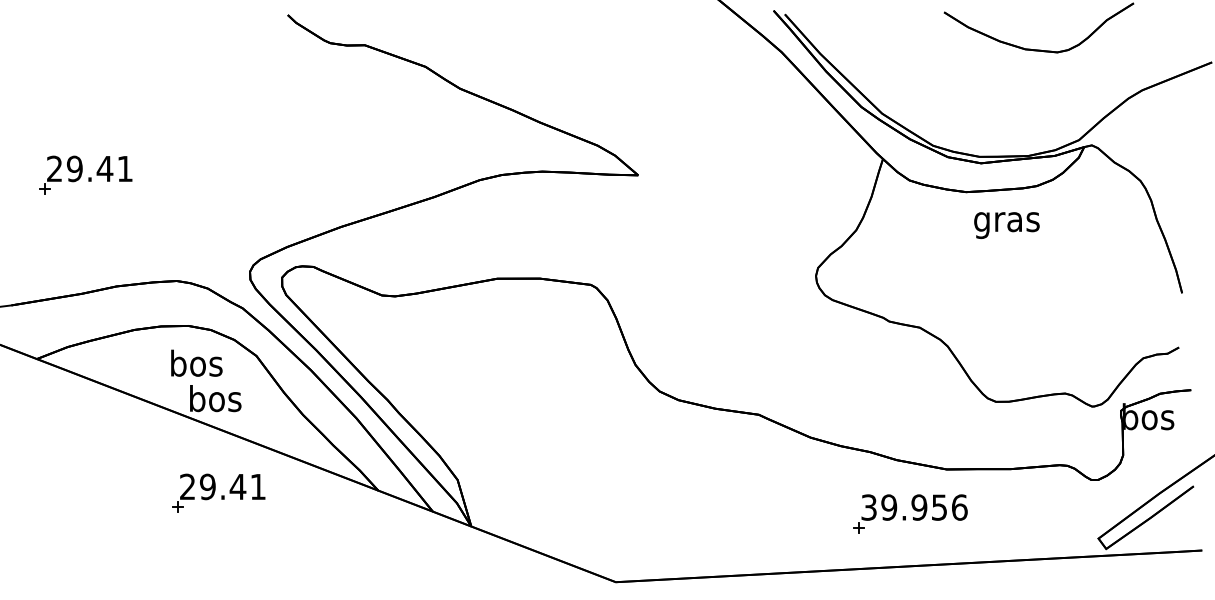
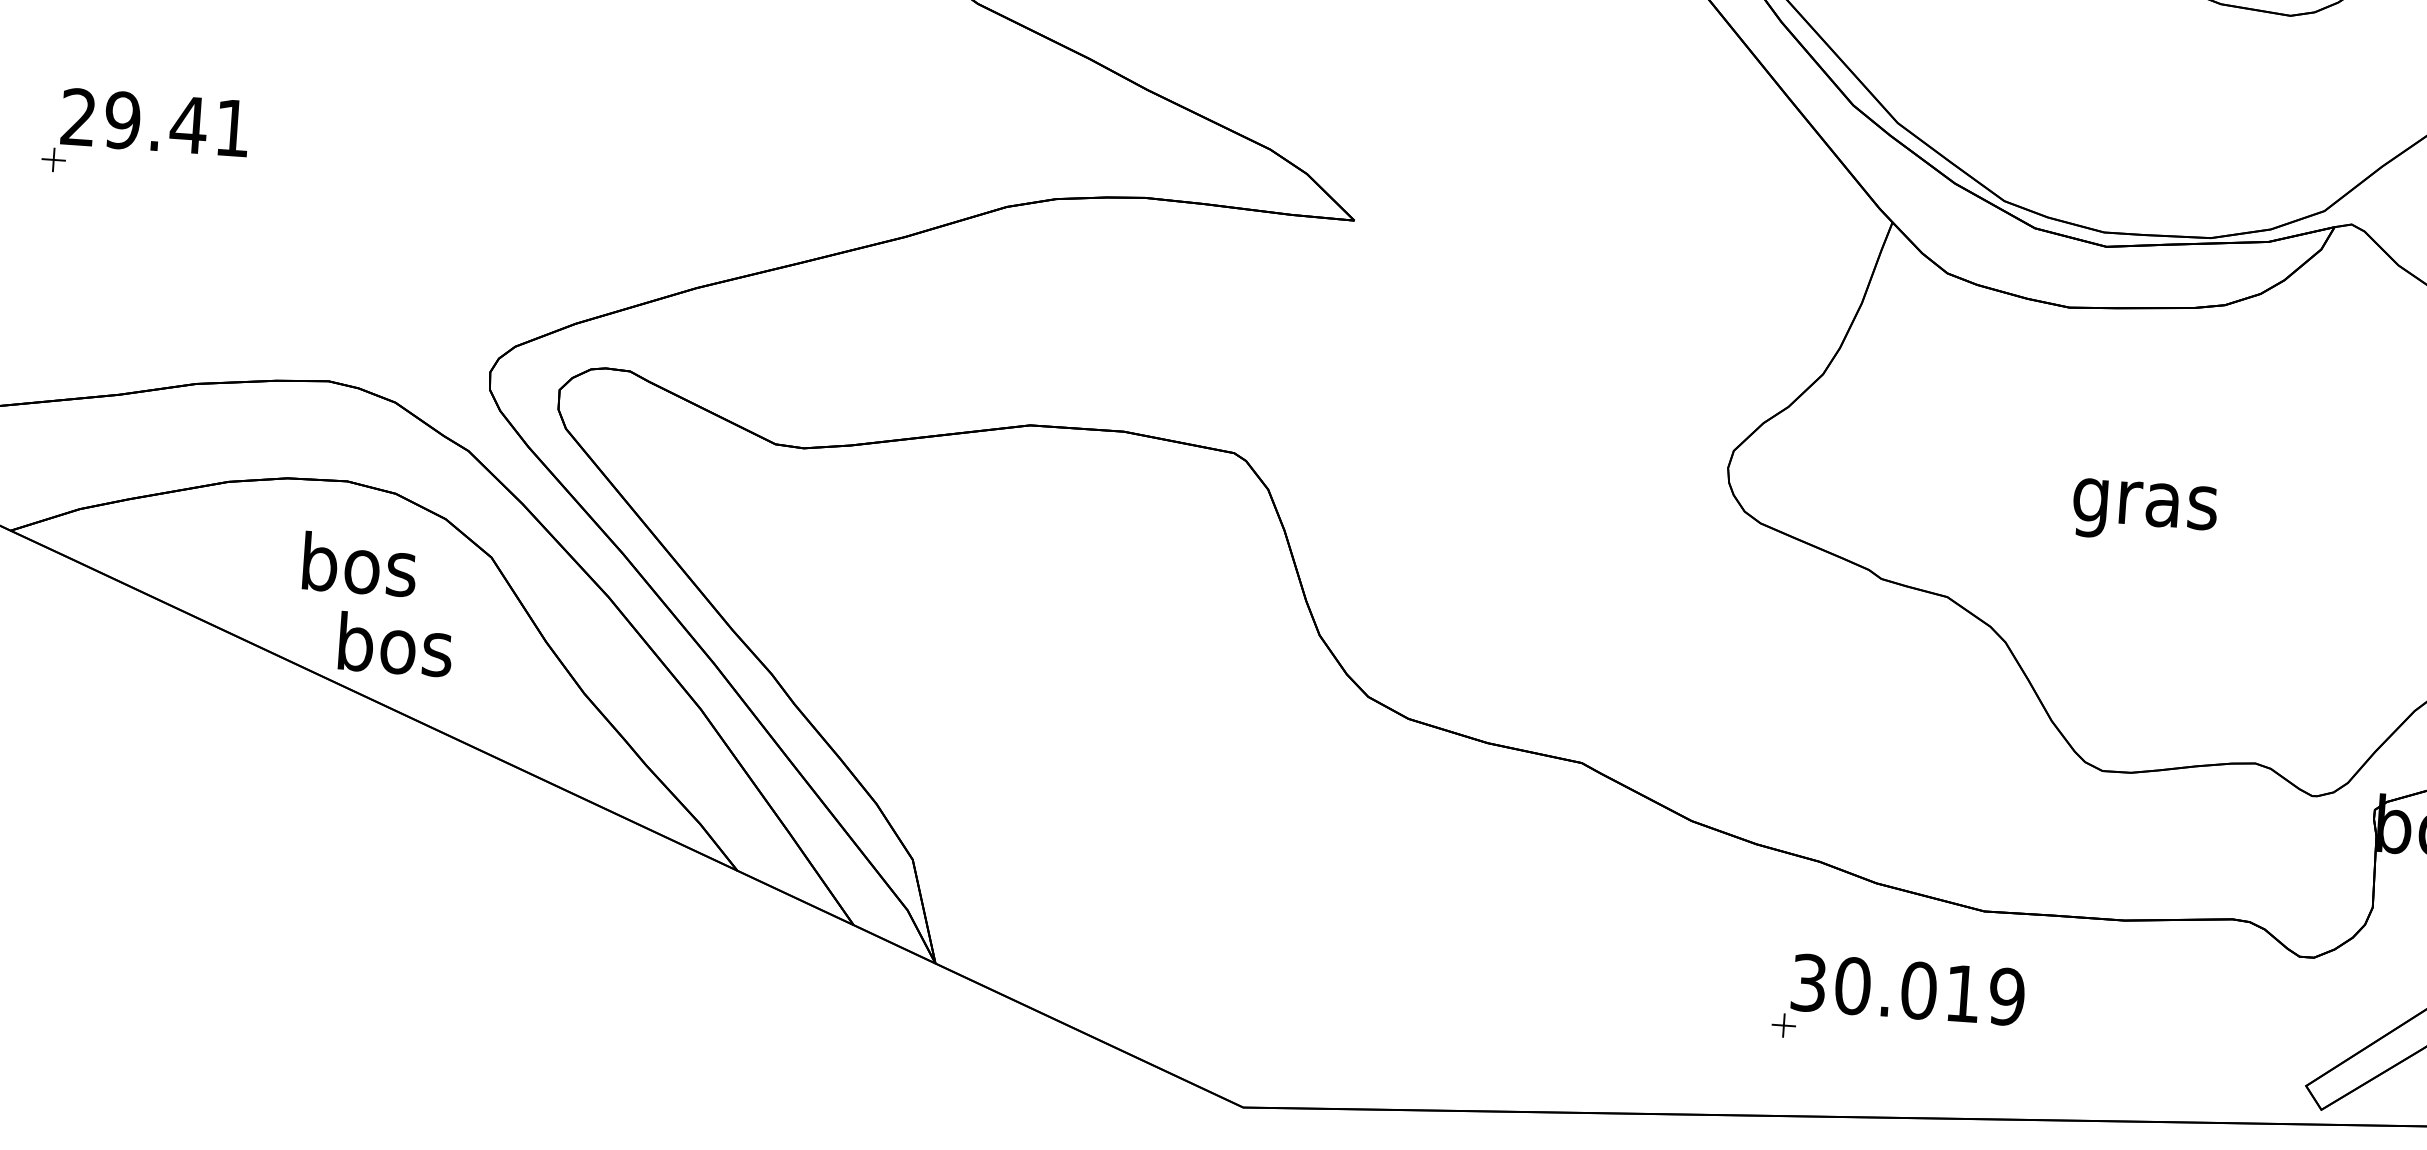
text: (1006, 225) -> (2143, 511), moved
part: (218, 492) -> (387, 850), removed
text: (924, 507) -> (1930, 991), 39.956 -> 30.019

